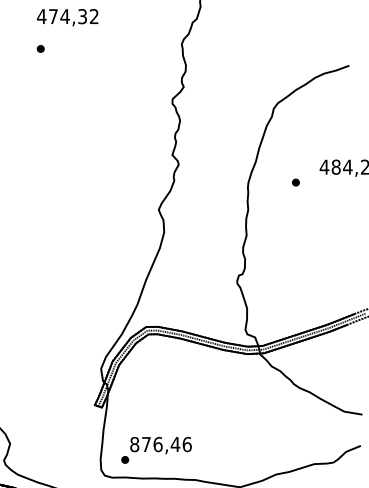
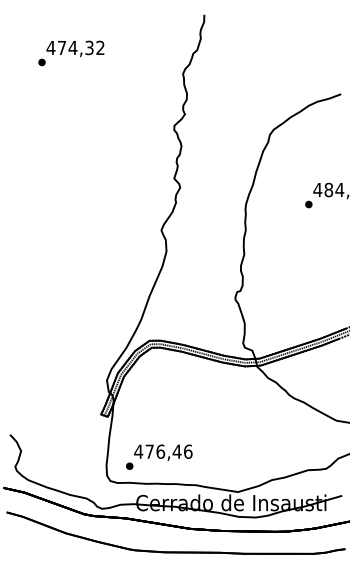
part: (40, 49) -> (41, 62), moved
part: (295, 182) -> (308, 204), moved
text: (134, 444) -> (138, 451), 876,46 -> 476,46

